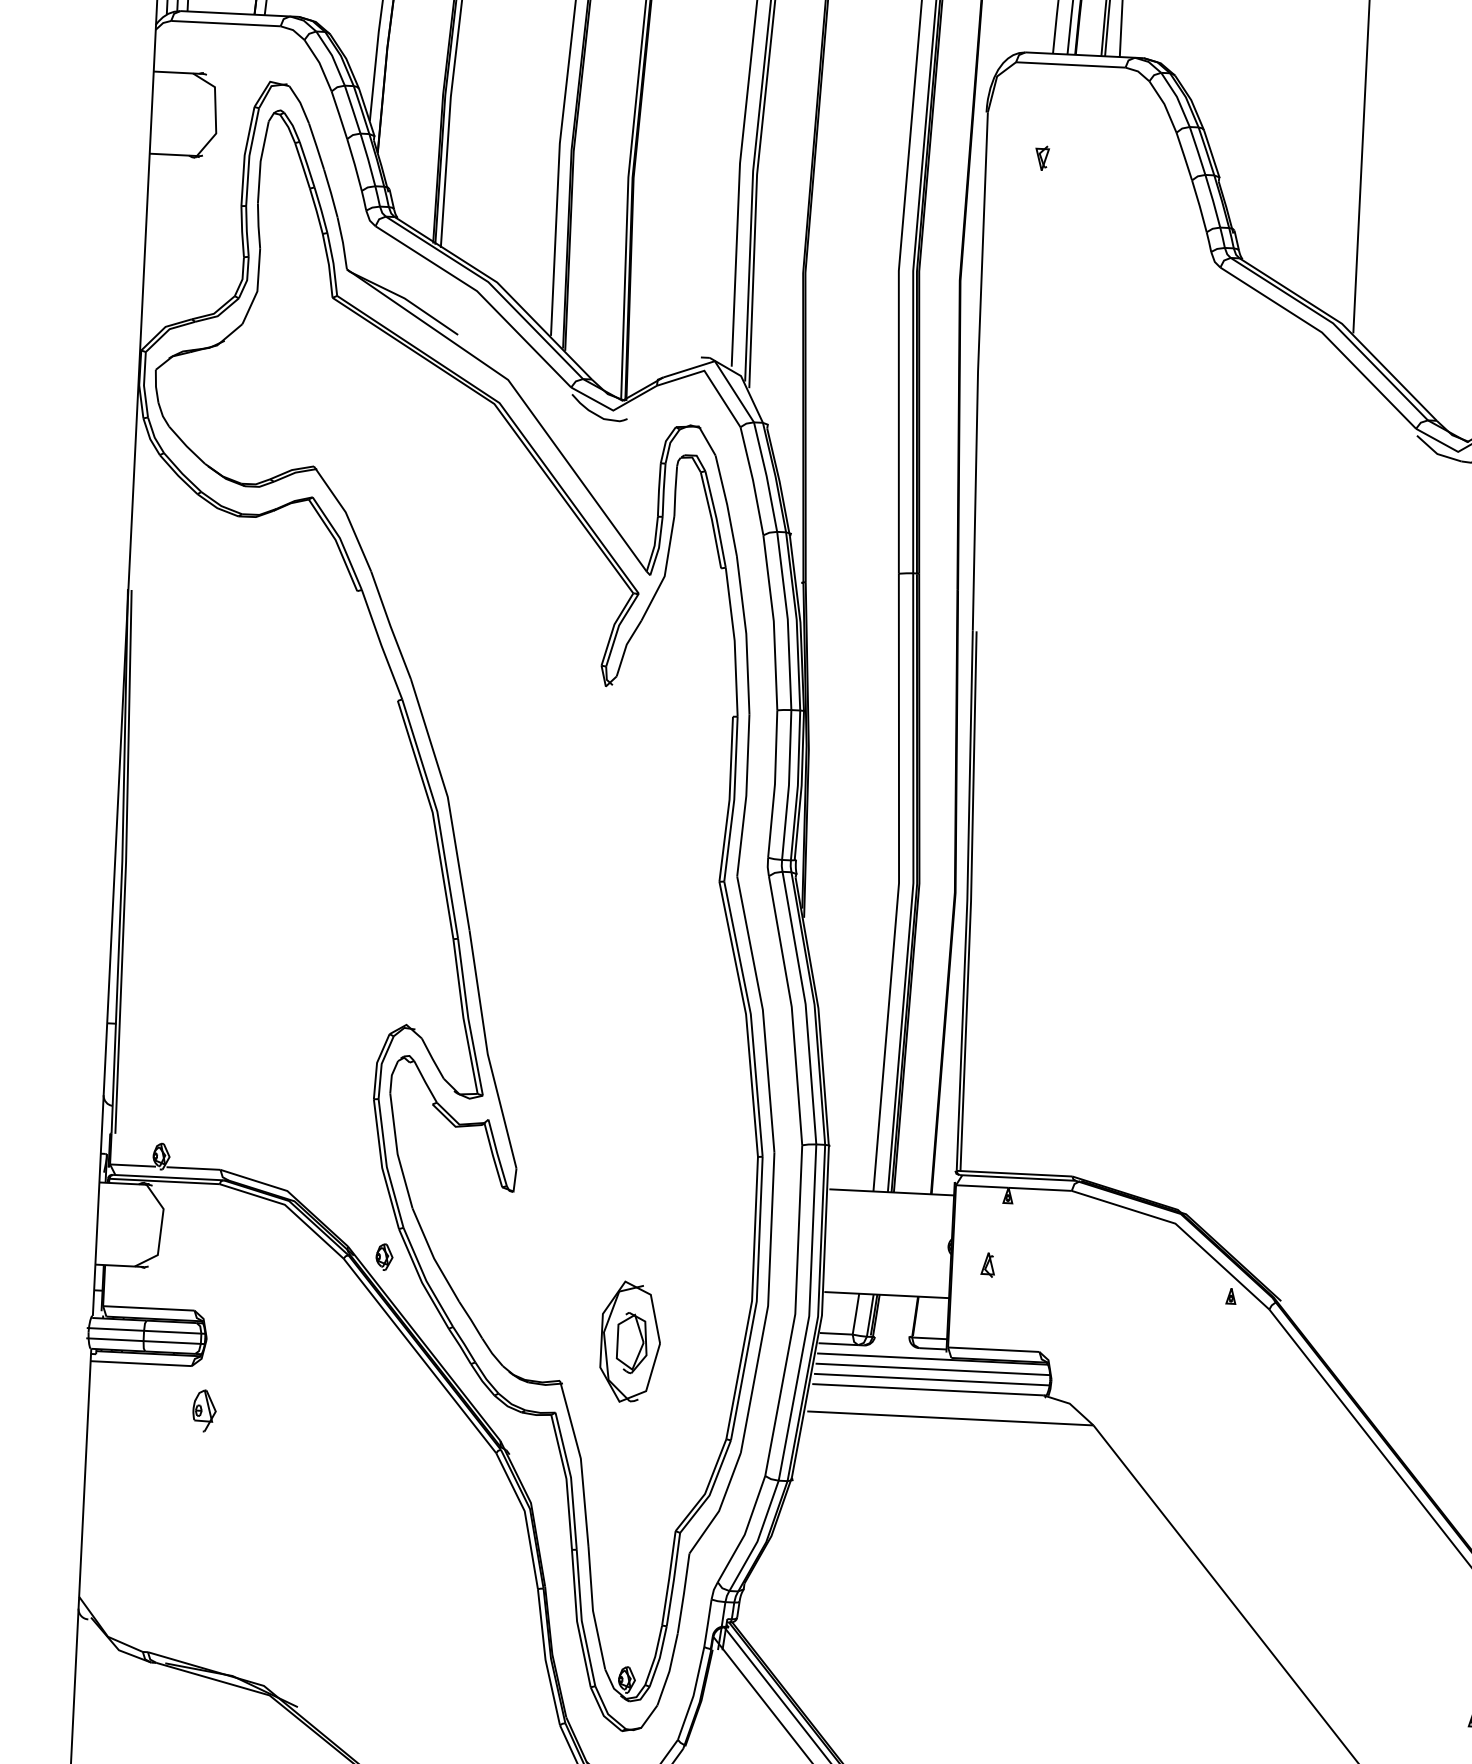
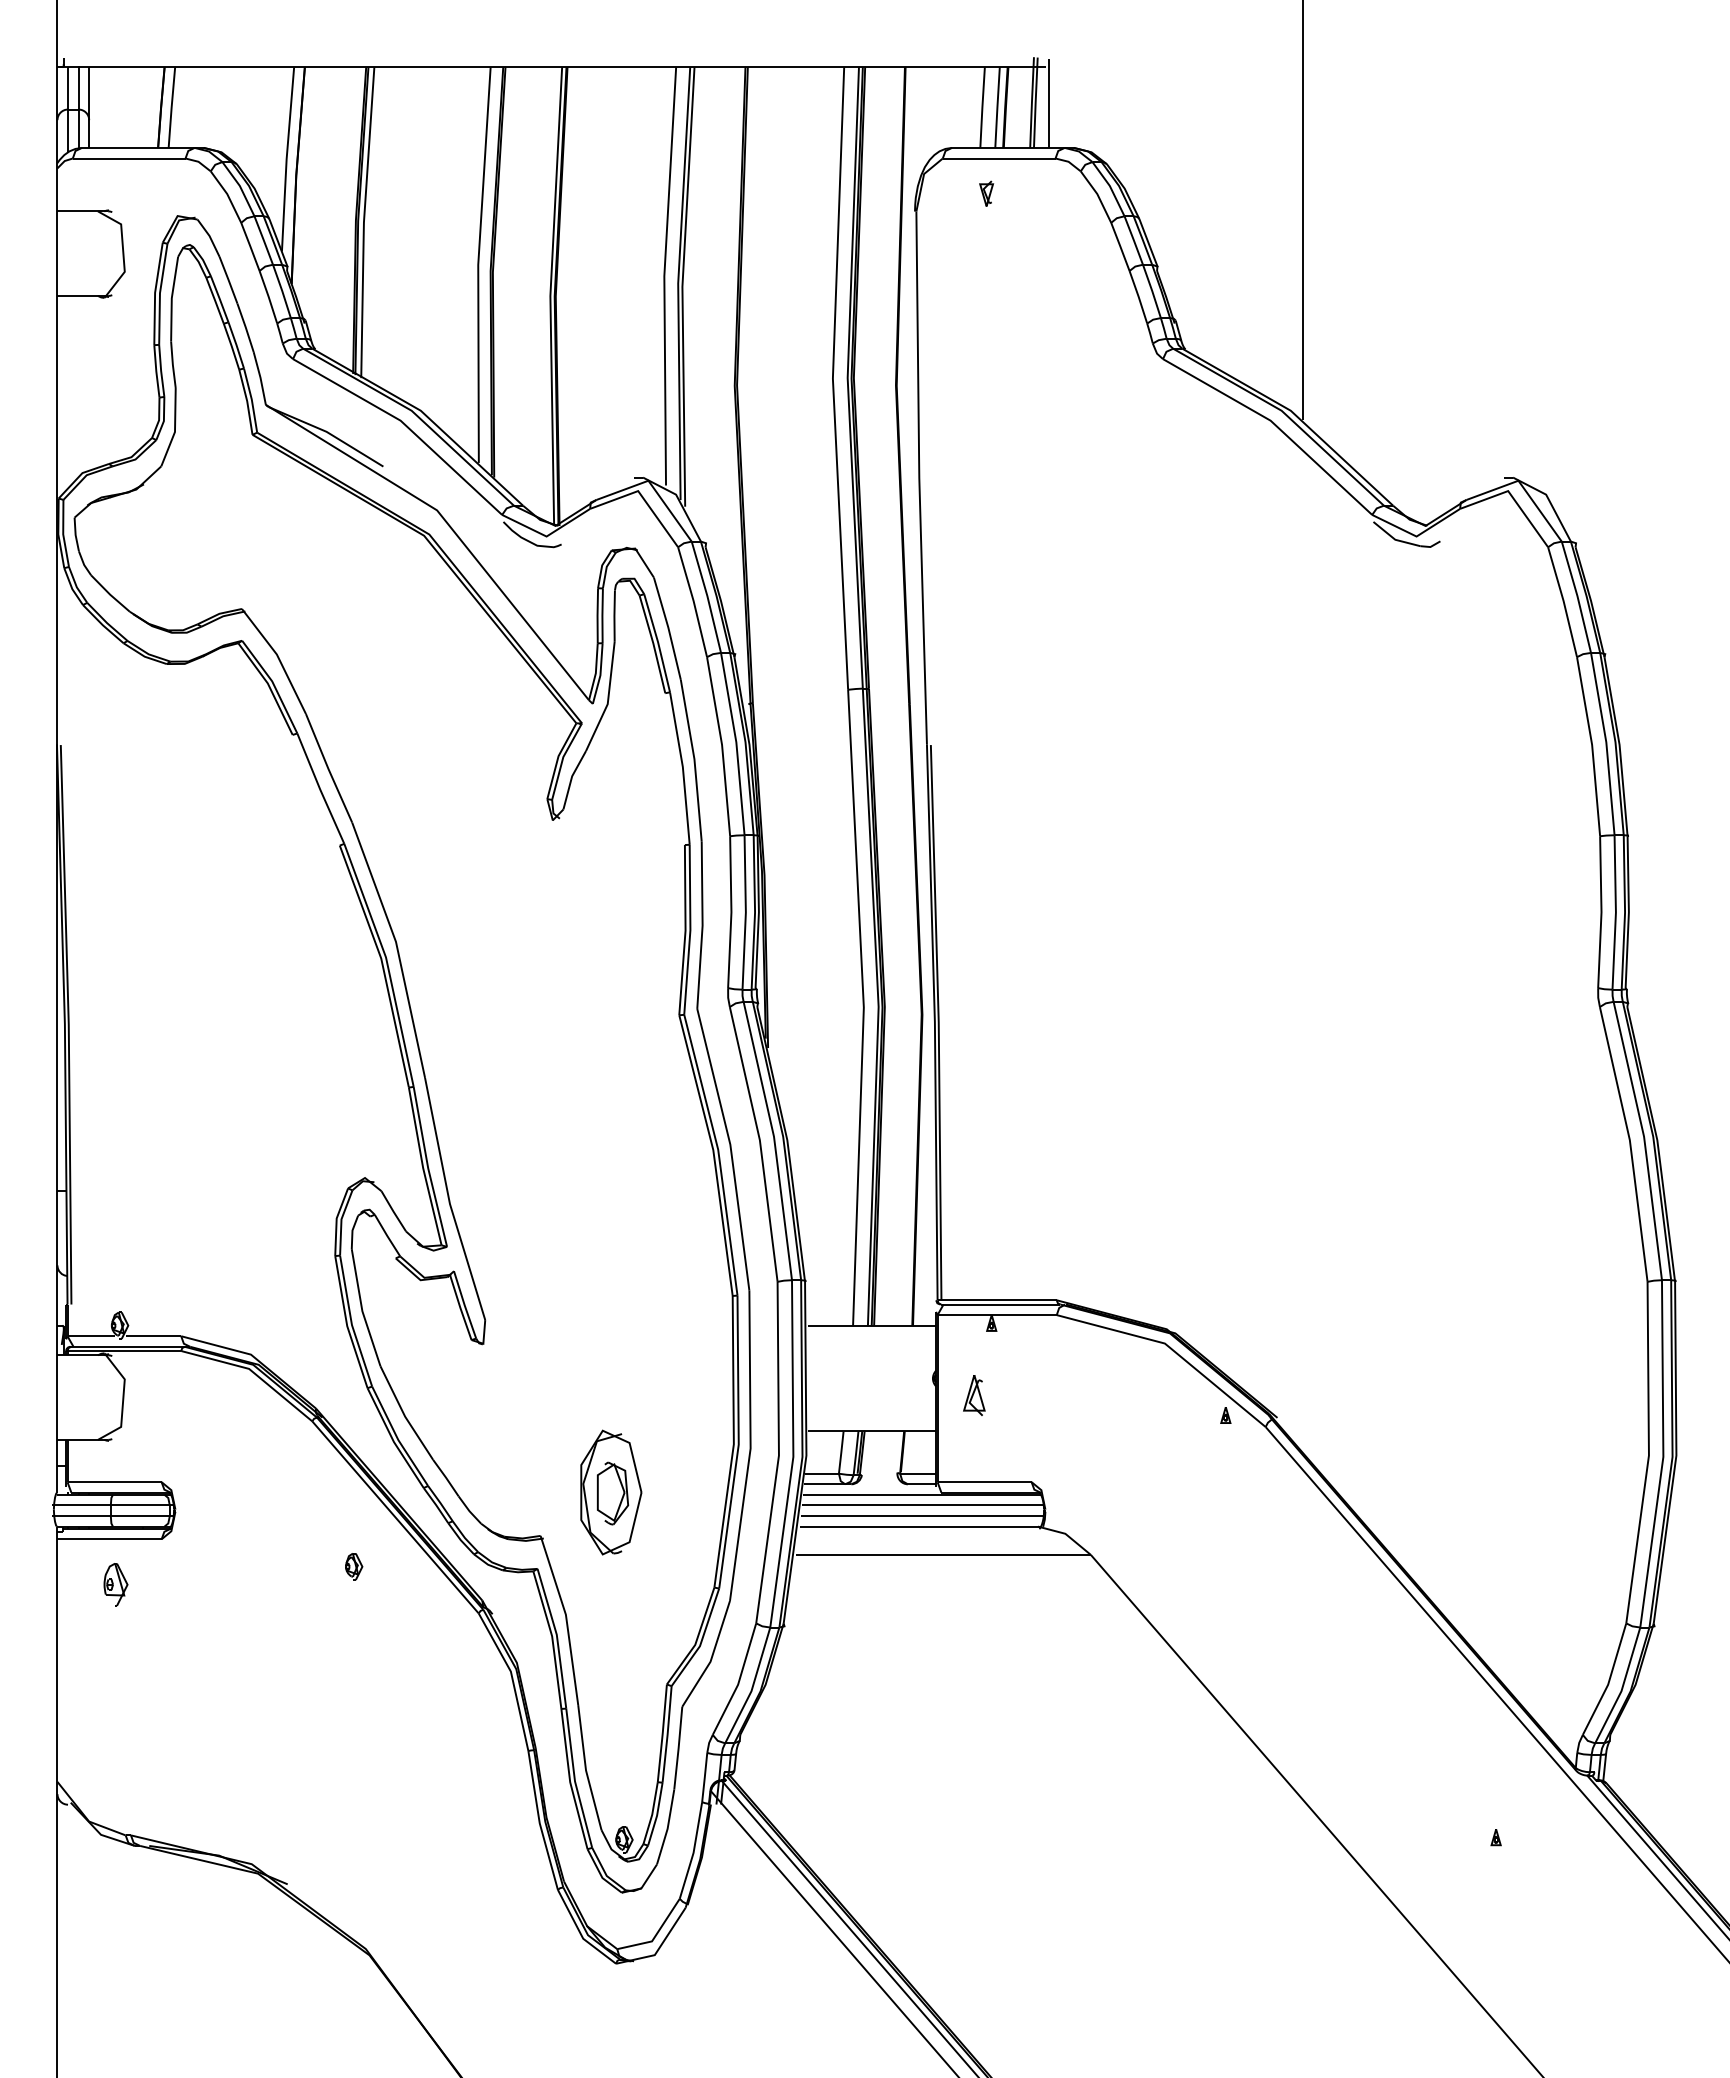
part: (1042, 157) -> (986, 193), moved
part: (384, 1256) -> (354, 1566), moved
part: (988, 1265) -> (974, 1395), size x1.6
part: (204, 1410) -> (115, 1584), moved

